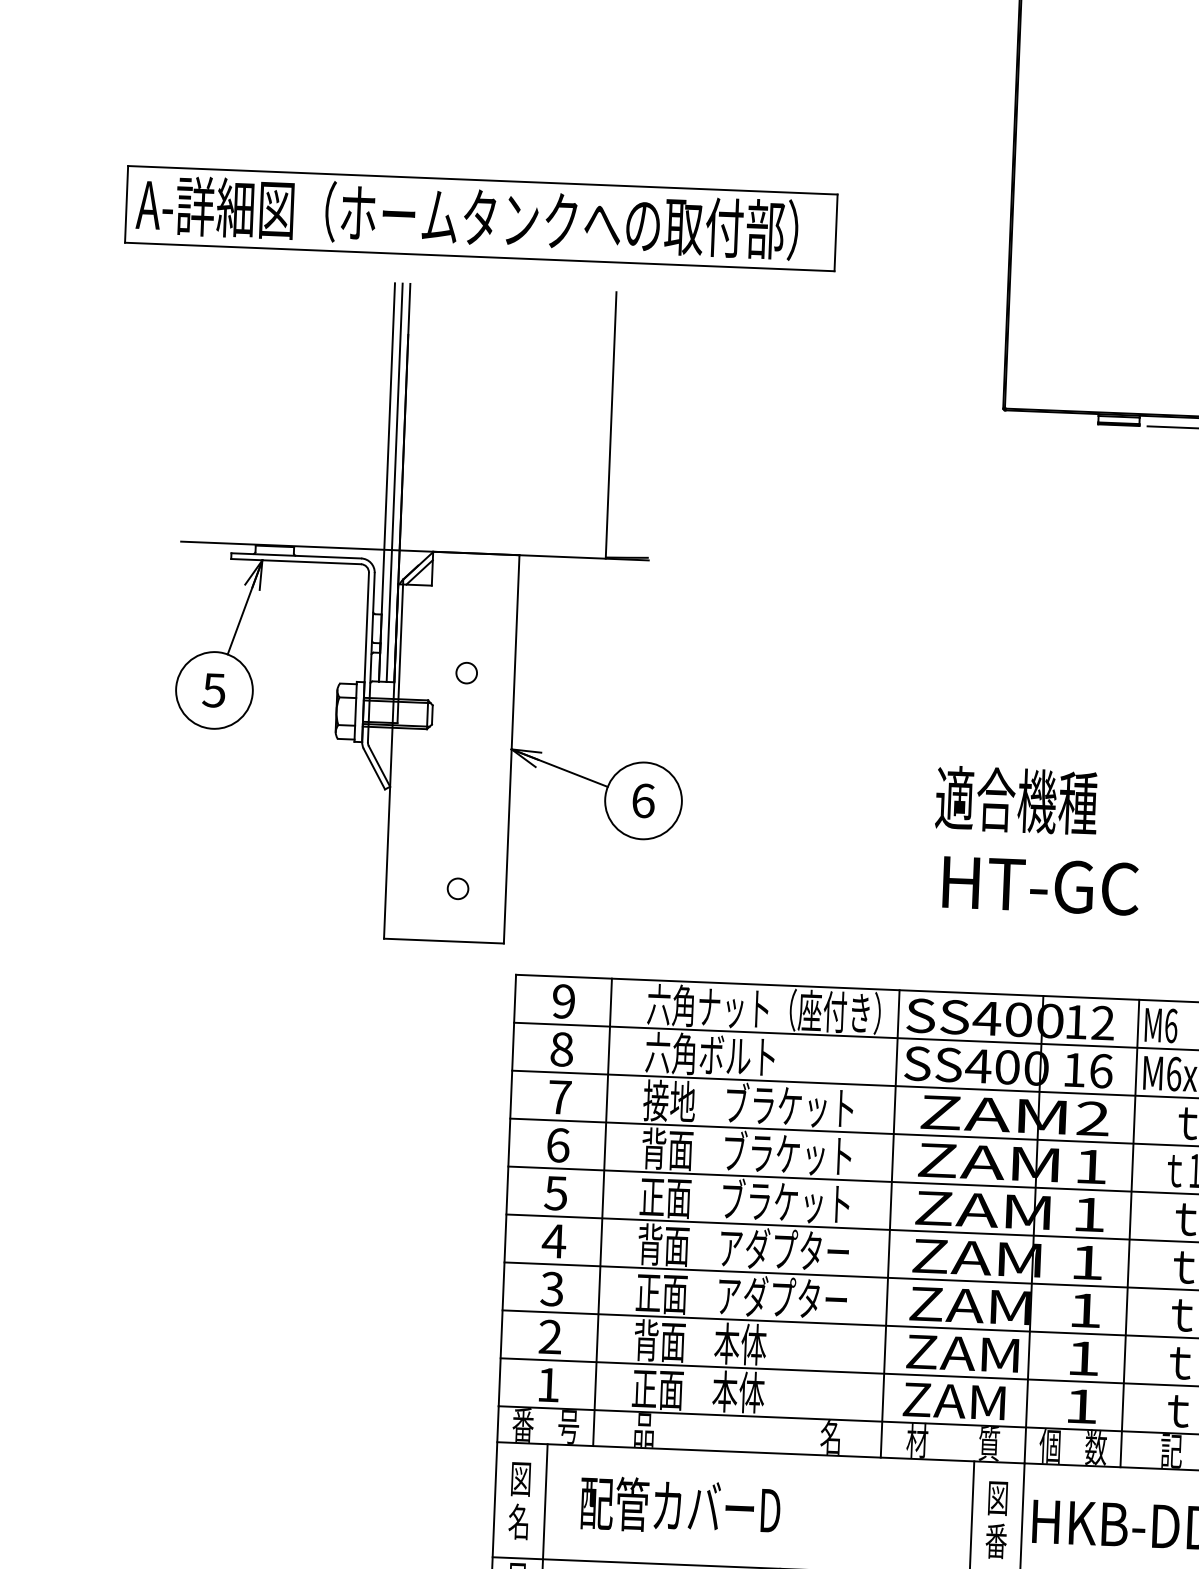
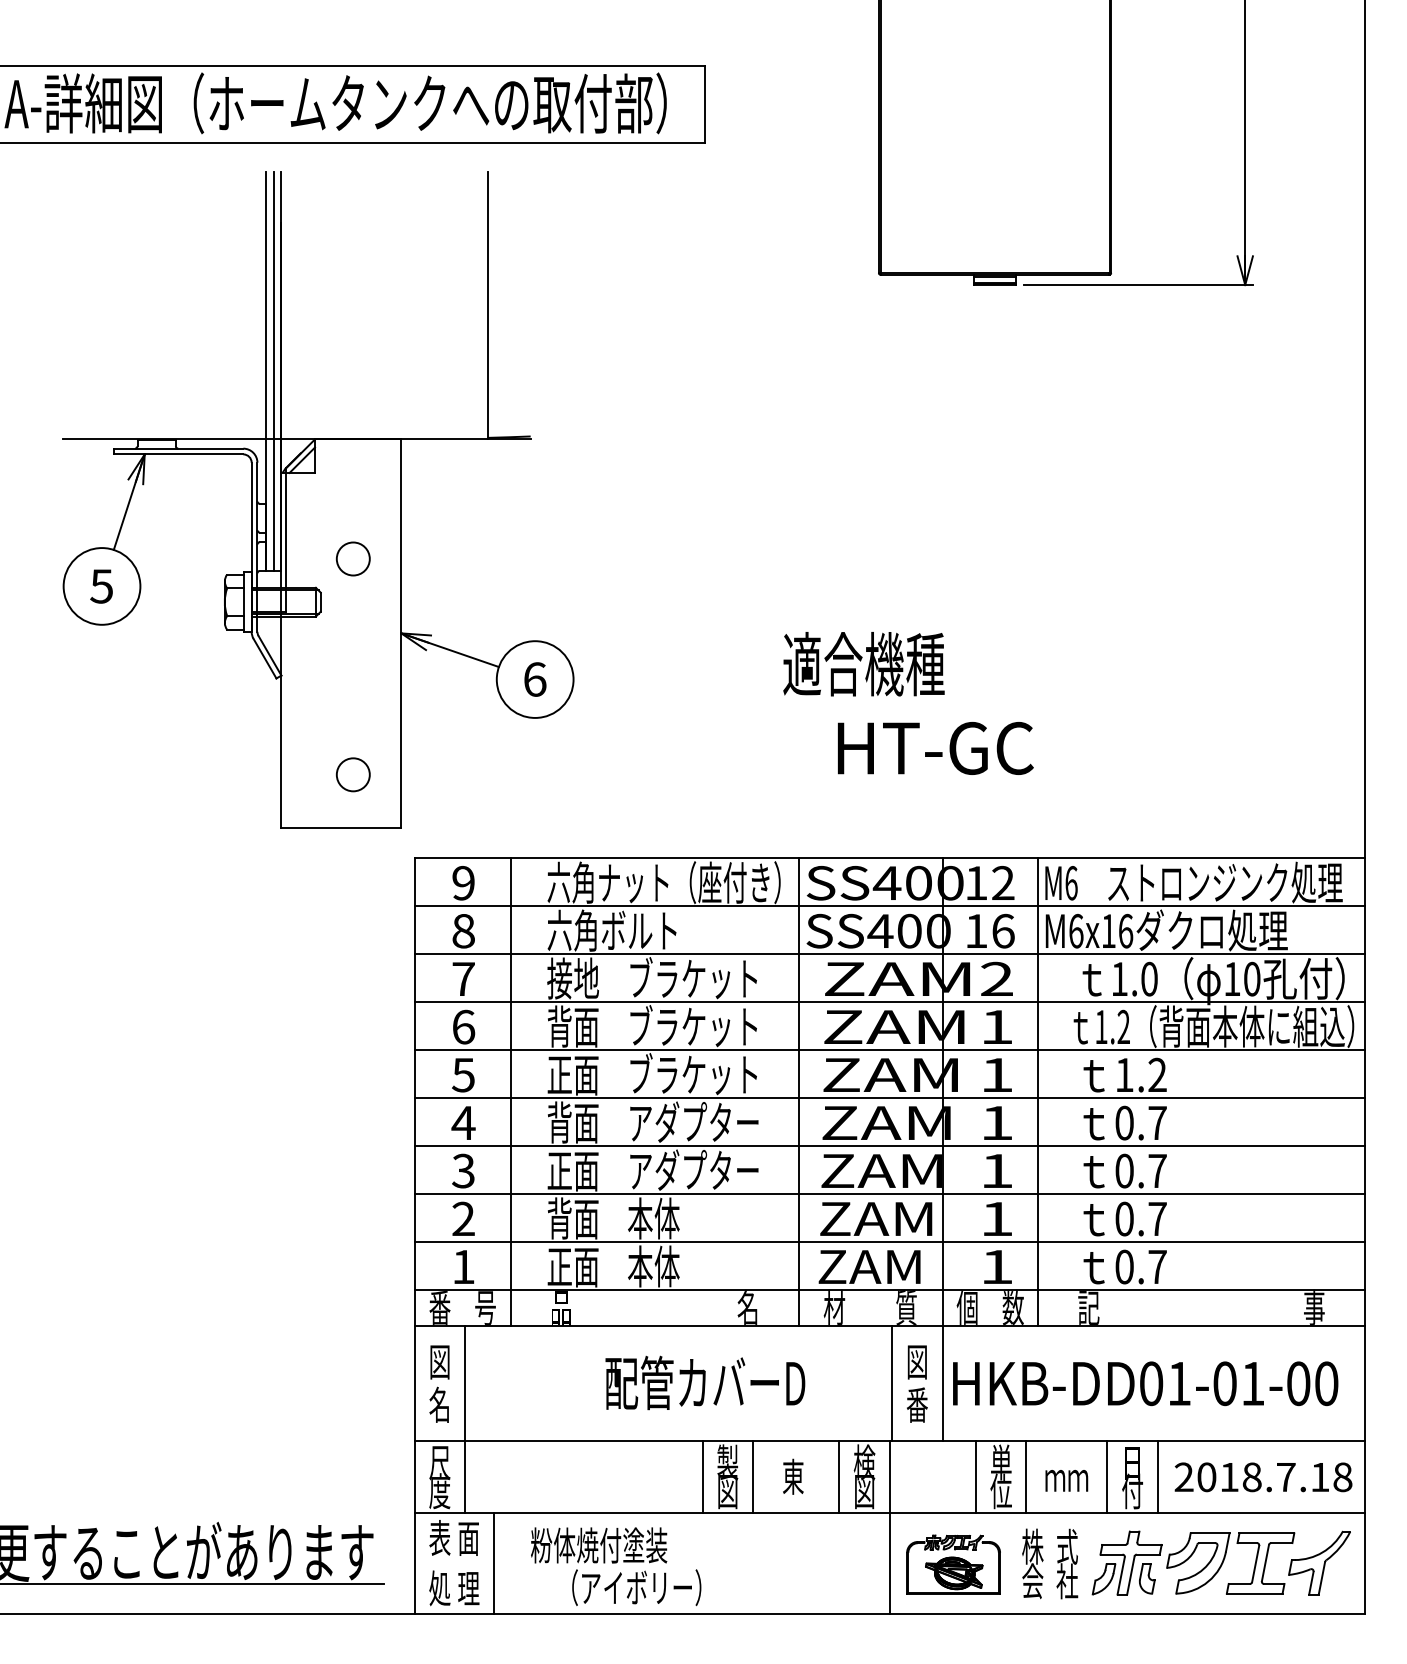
circle: (466, 672) -> (353, 558), size x1.6
text: (1016, 800) -> (863, 664), moved
circle: (458, 888) -> (353, 774), size x1.6
text: (680, 1505) -> (705, 1382), moved

